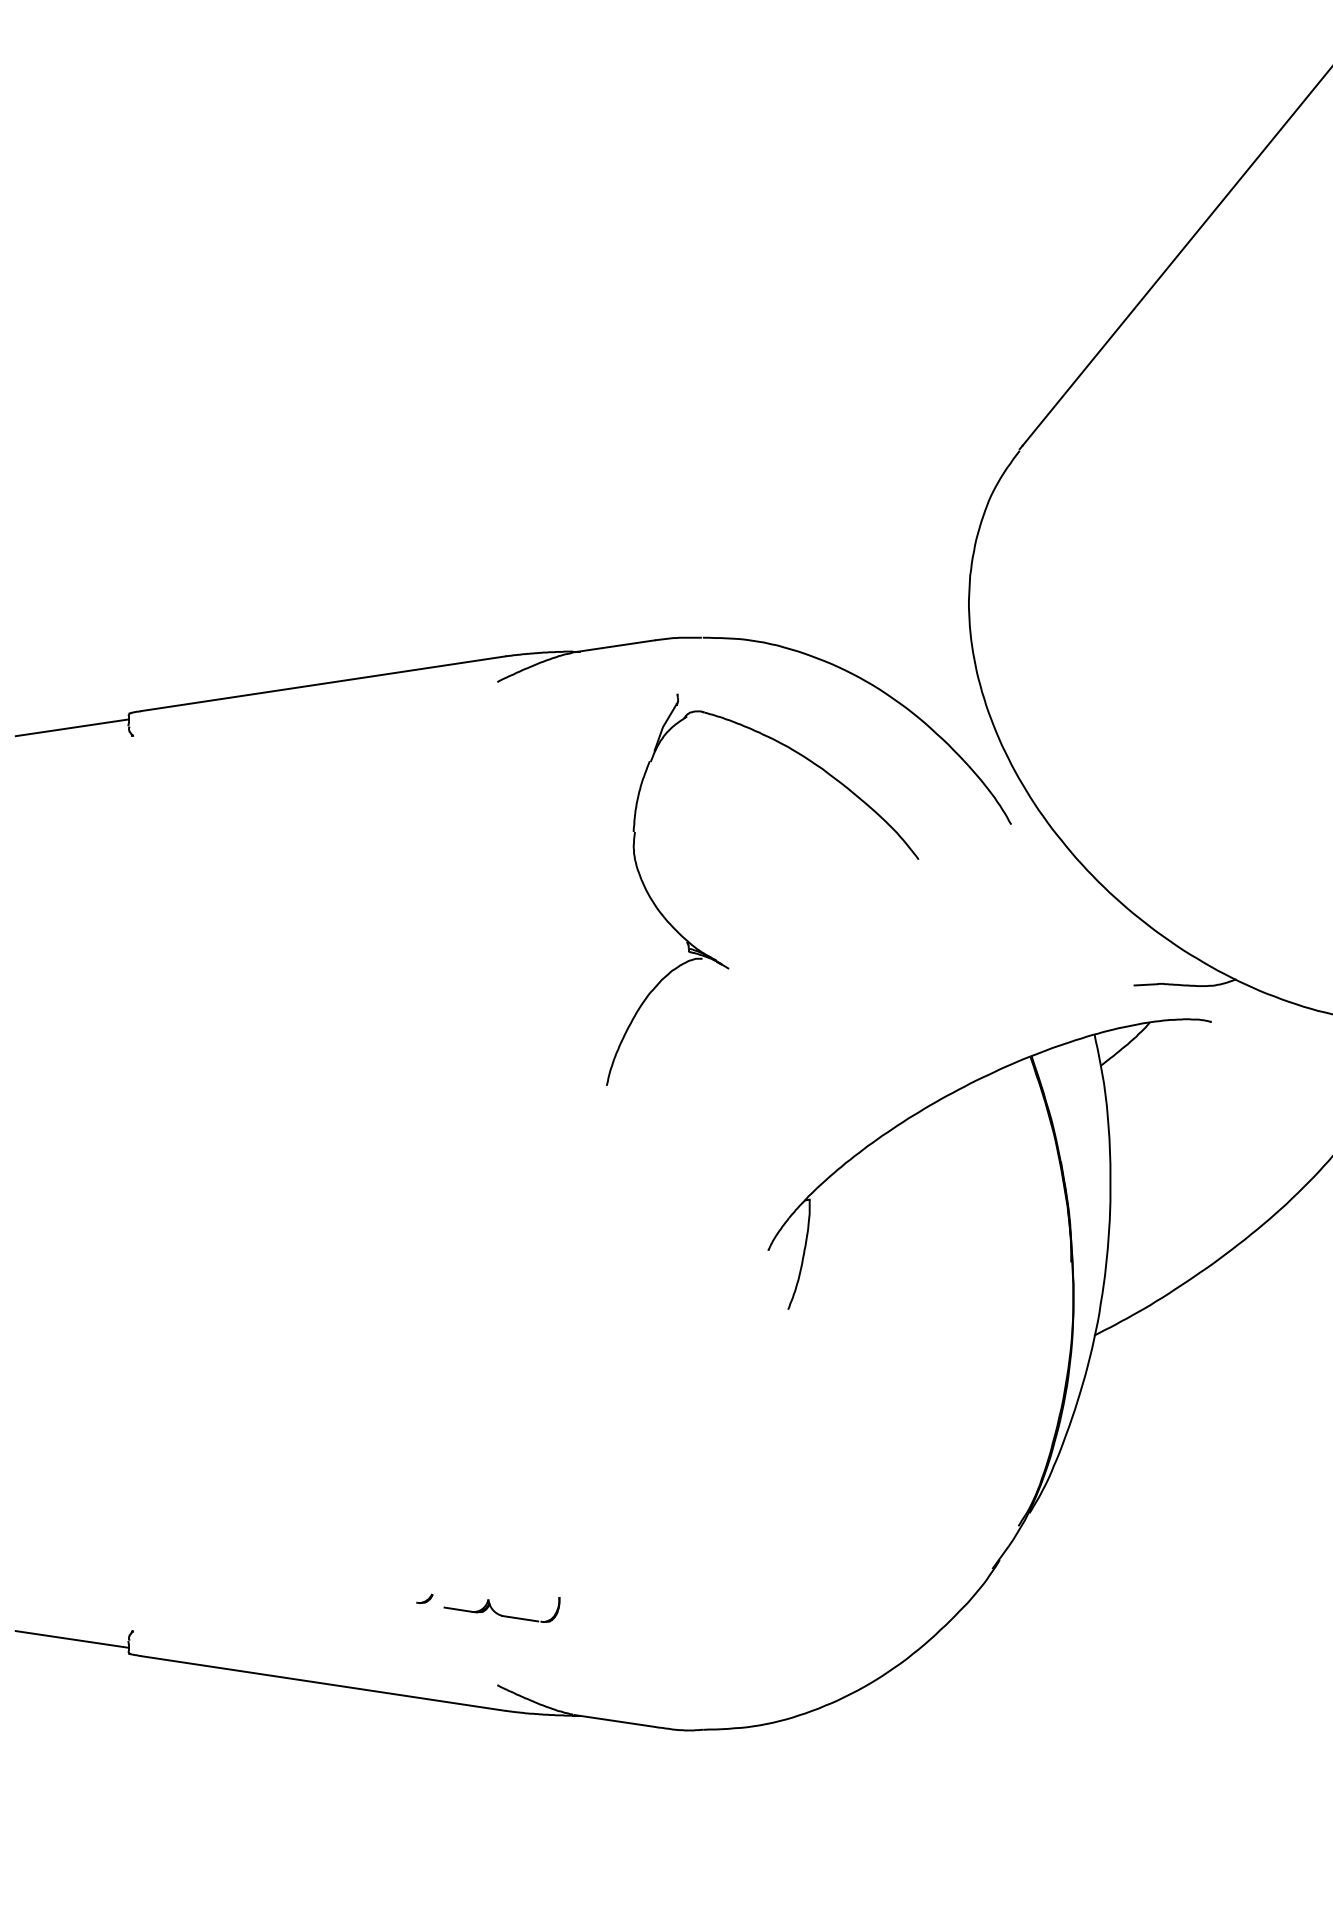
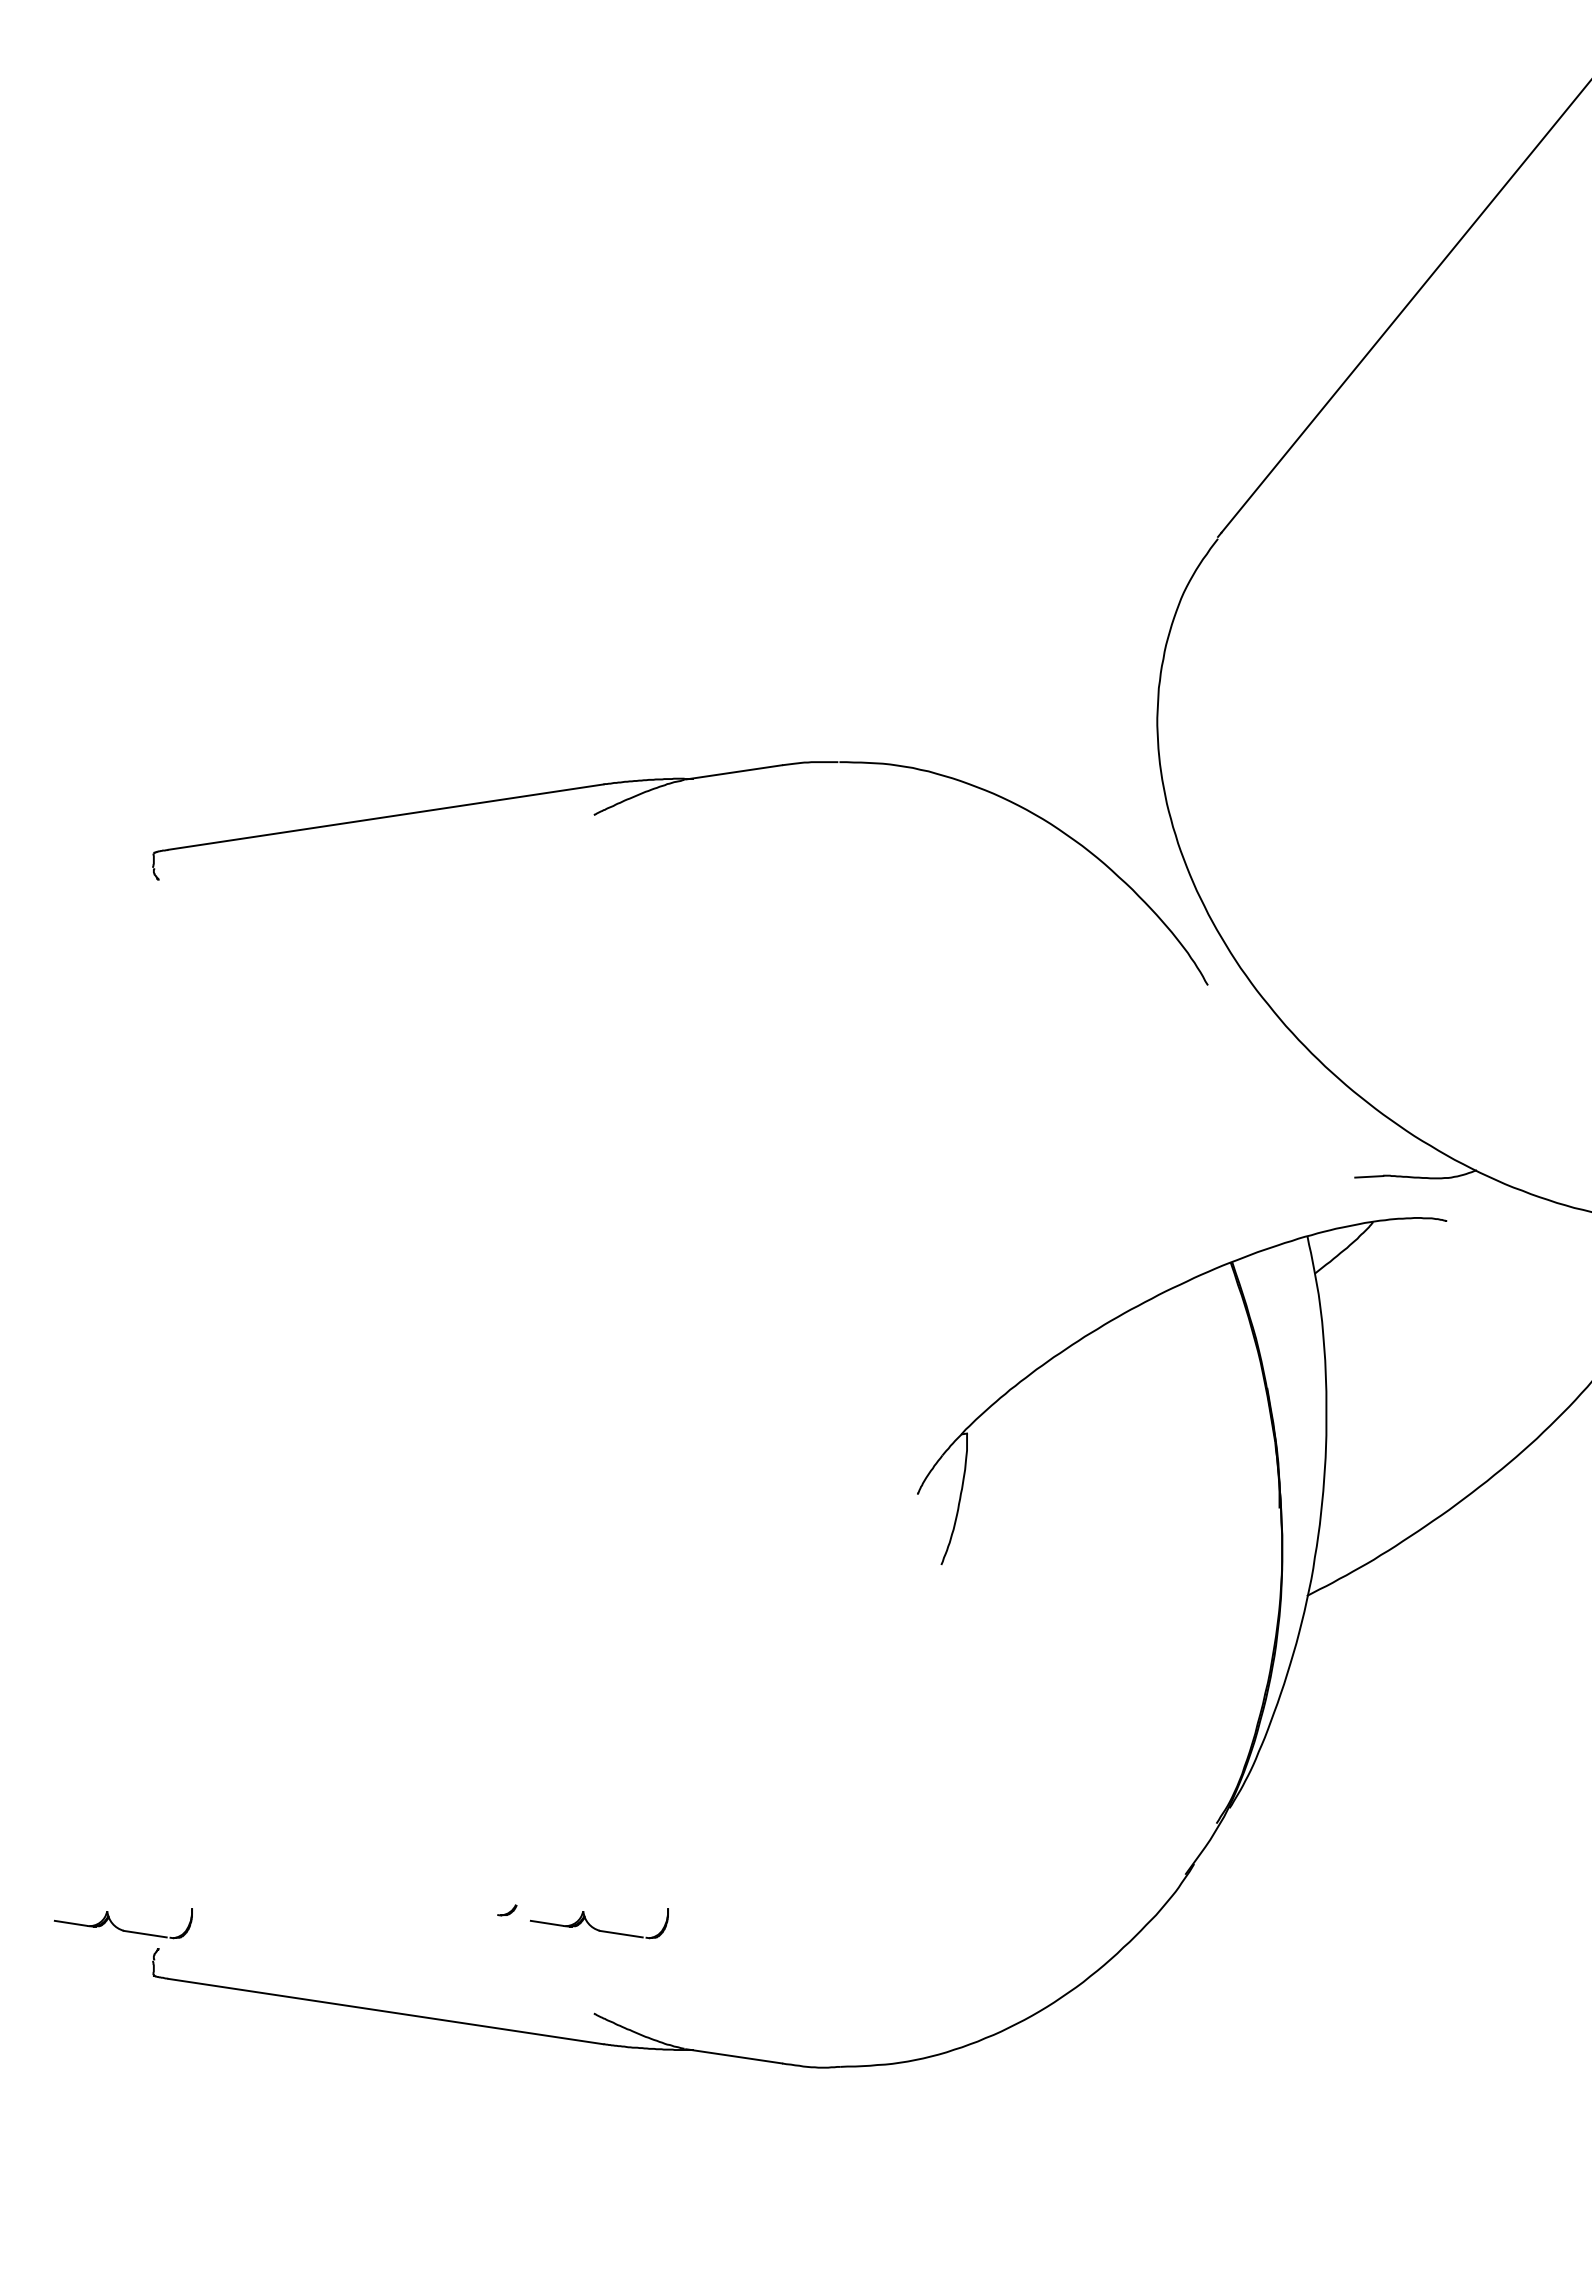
line: (71, 727) -> (85, 869), removed
part: (716, 959) -> (855, 1146), removed
part: (103, 1609) -> (123, 1923), added
line: (71, 1639) -> (85, 1958), removed

